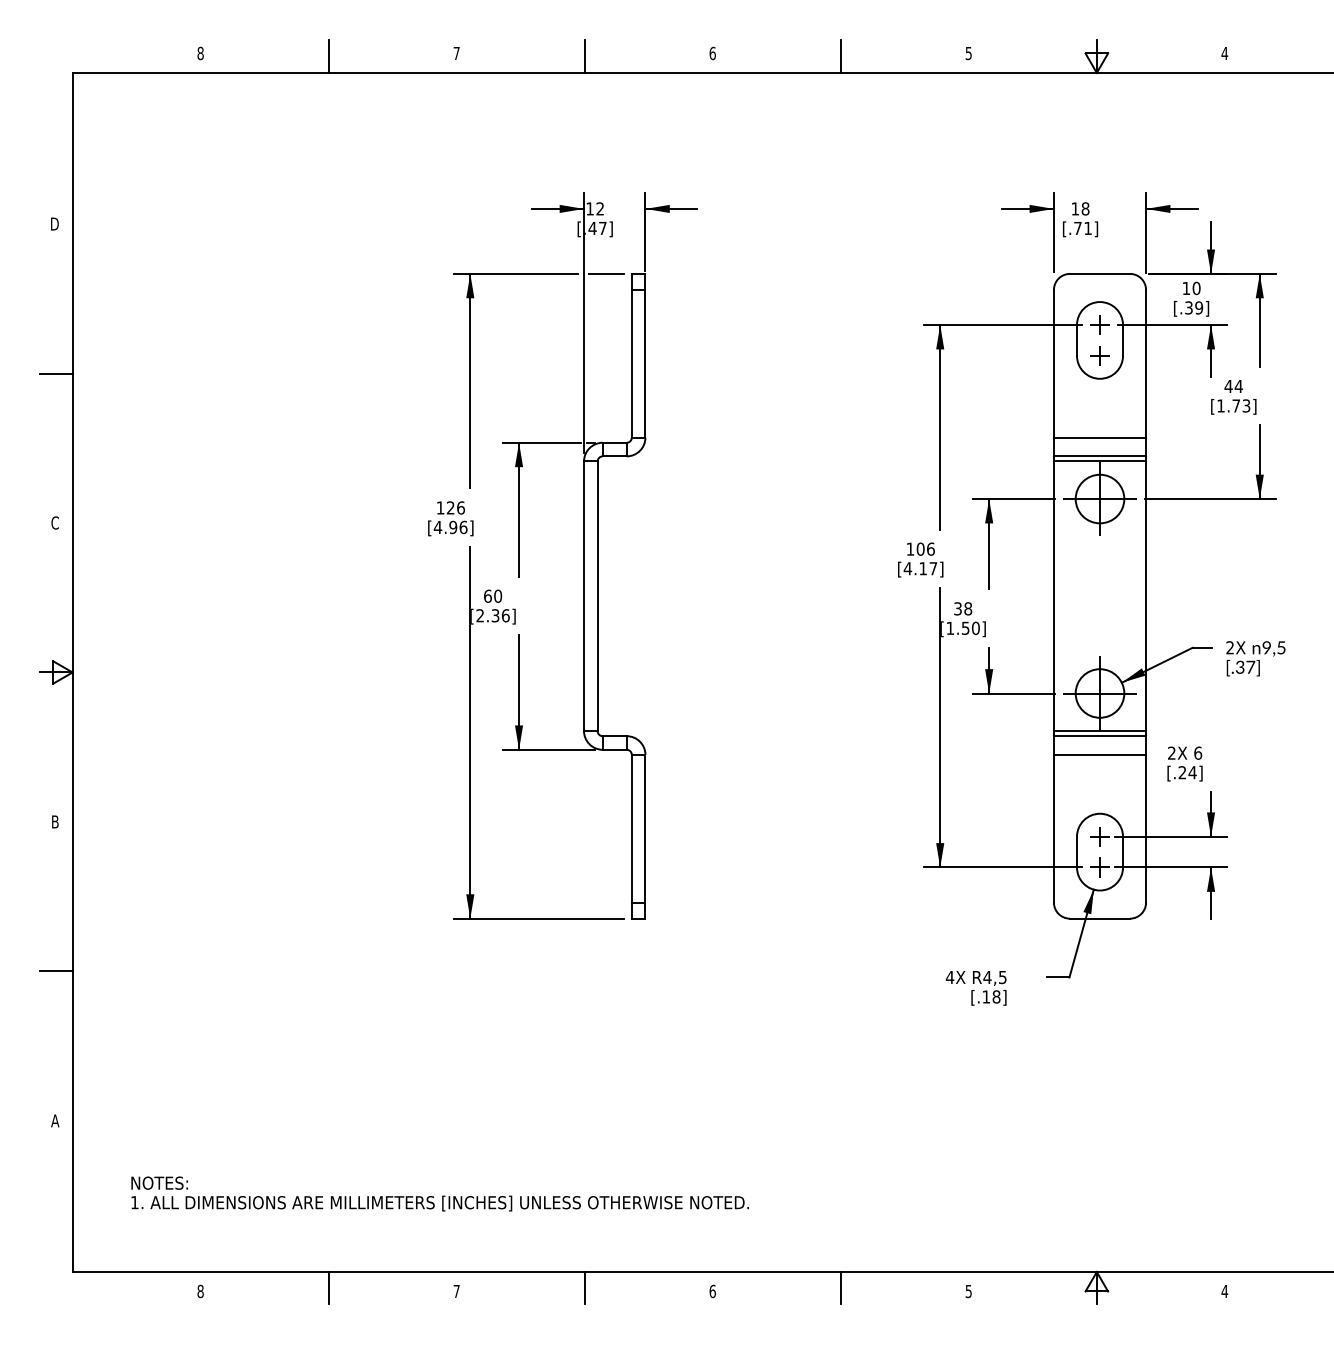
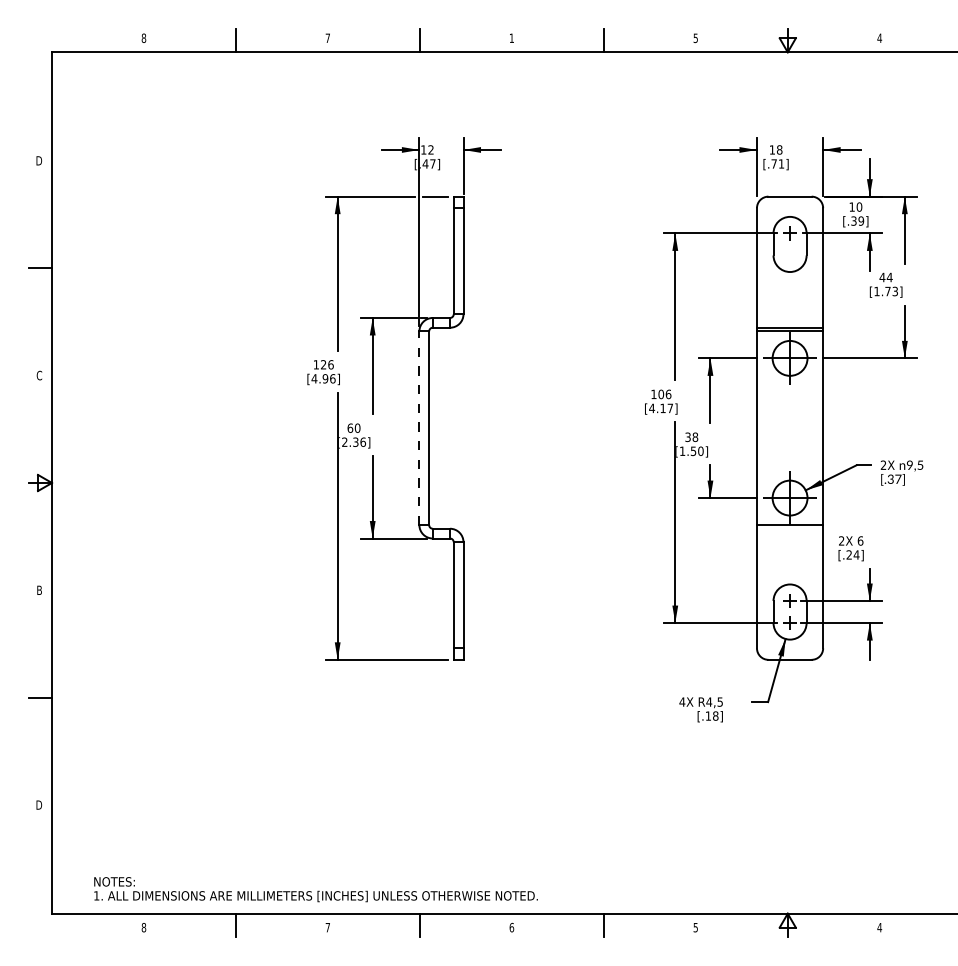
text: (712, 52) -> (511, 37), 6 -> 1
part: (1099, 355) -> (789, 255), removed
line: (1099, 437) -> (789, 314), removed
line: (584, 596) -> (419, 428), solid -> dashed
line: (1099, 735) -> (789, 528), removed
line: (1099, 755) -> (789, 542), removed
text: (55, 1120) -> (39, 804), A -> D
text: (439, 1193) -> (315, 889), moved

